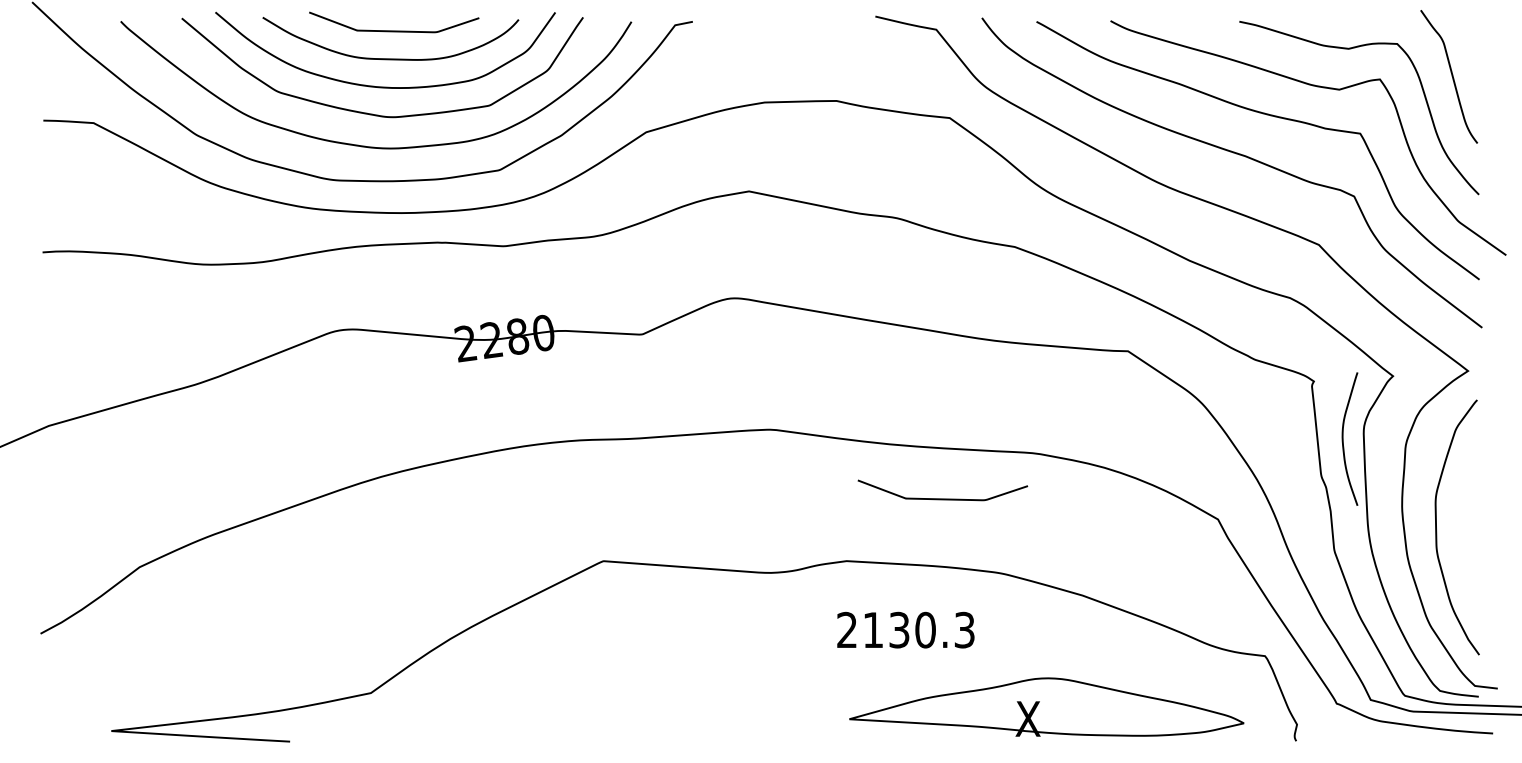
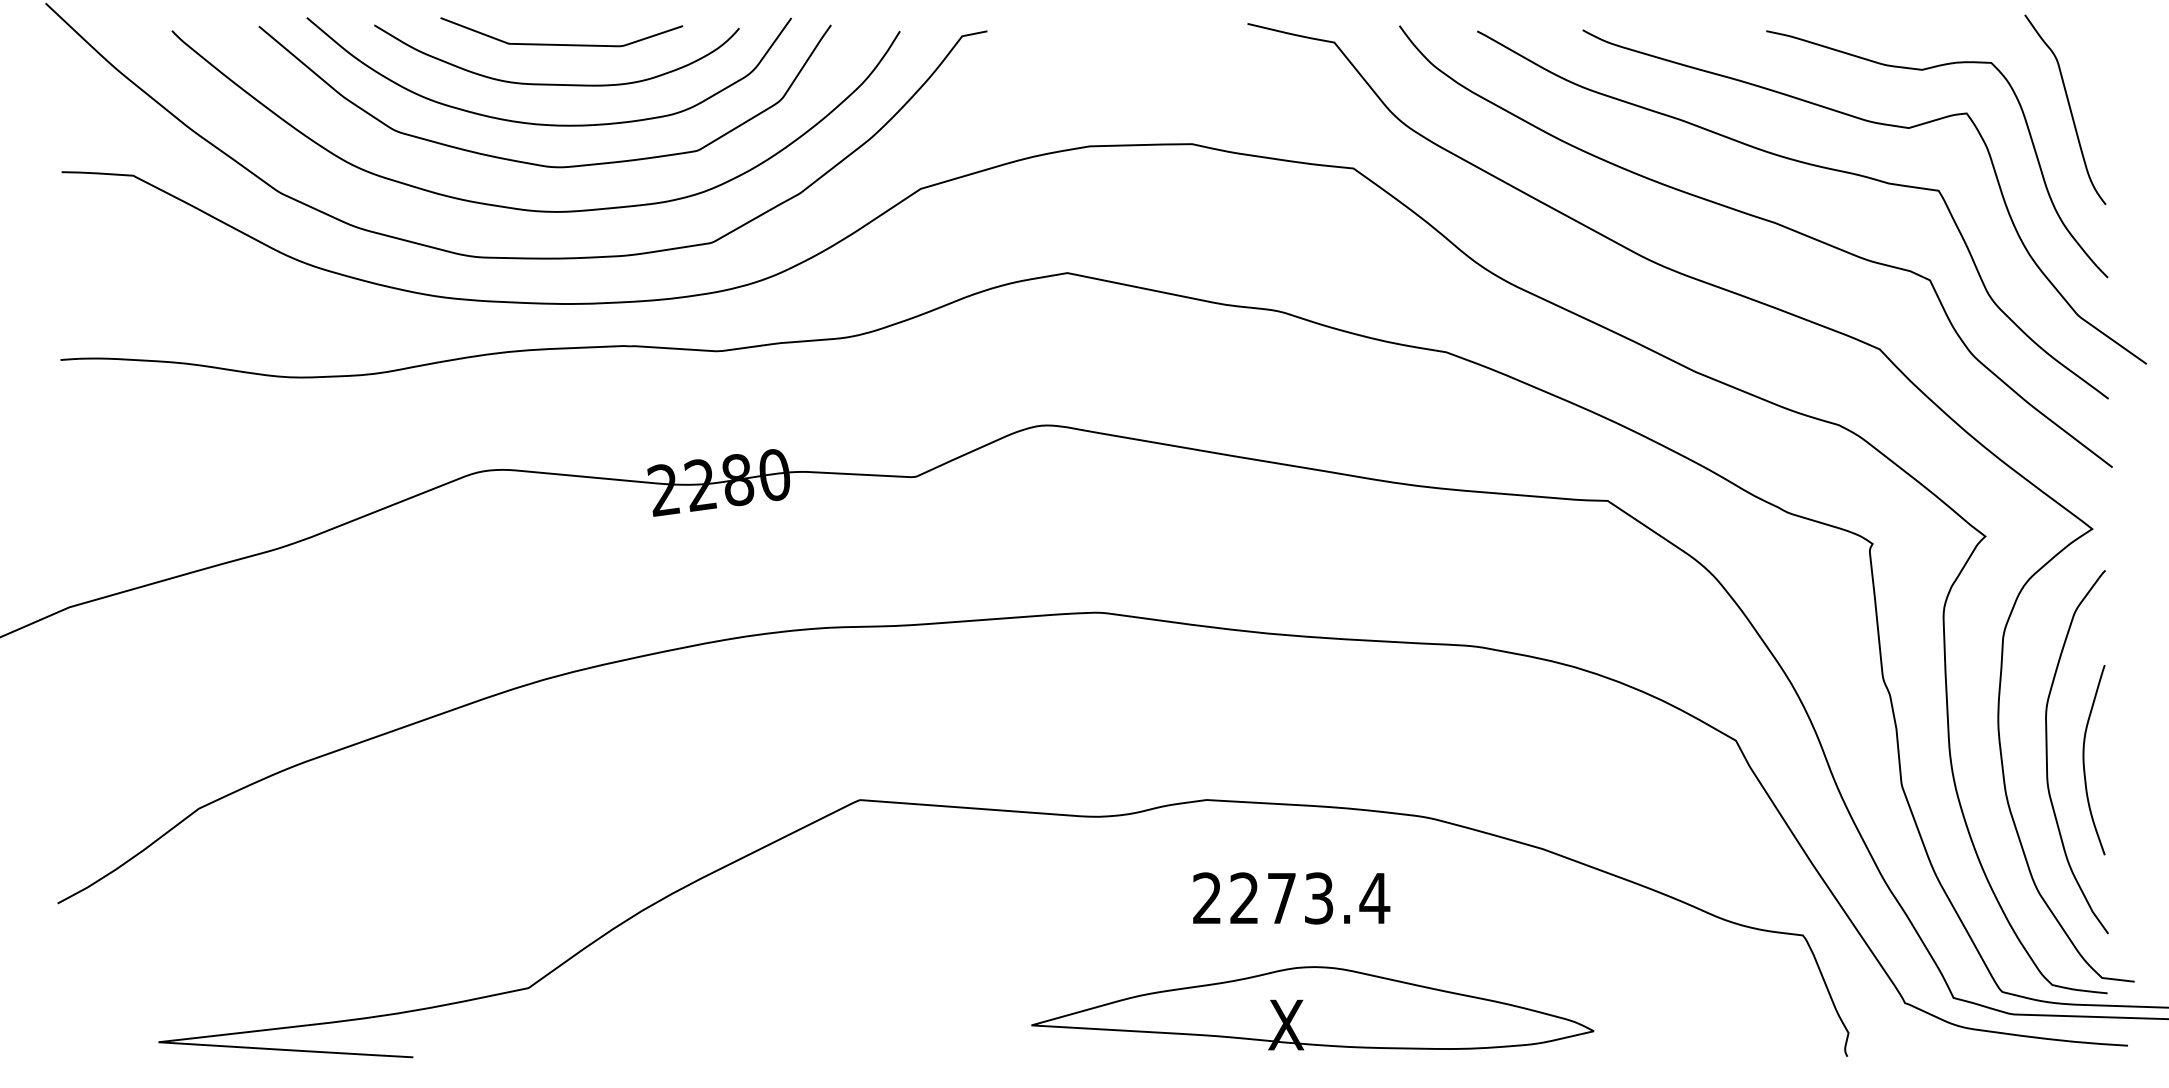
curve: (1343, 439) -> (2084, 760), moved
curve: (942, 499) -> (1343, 711), removed
text: (919, 630) -> (1310, 898), 2130.3 -> 2273.4
part: (1046, 707) -> (1312, 1008), moved

